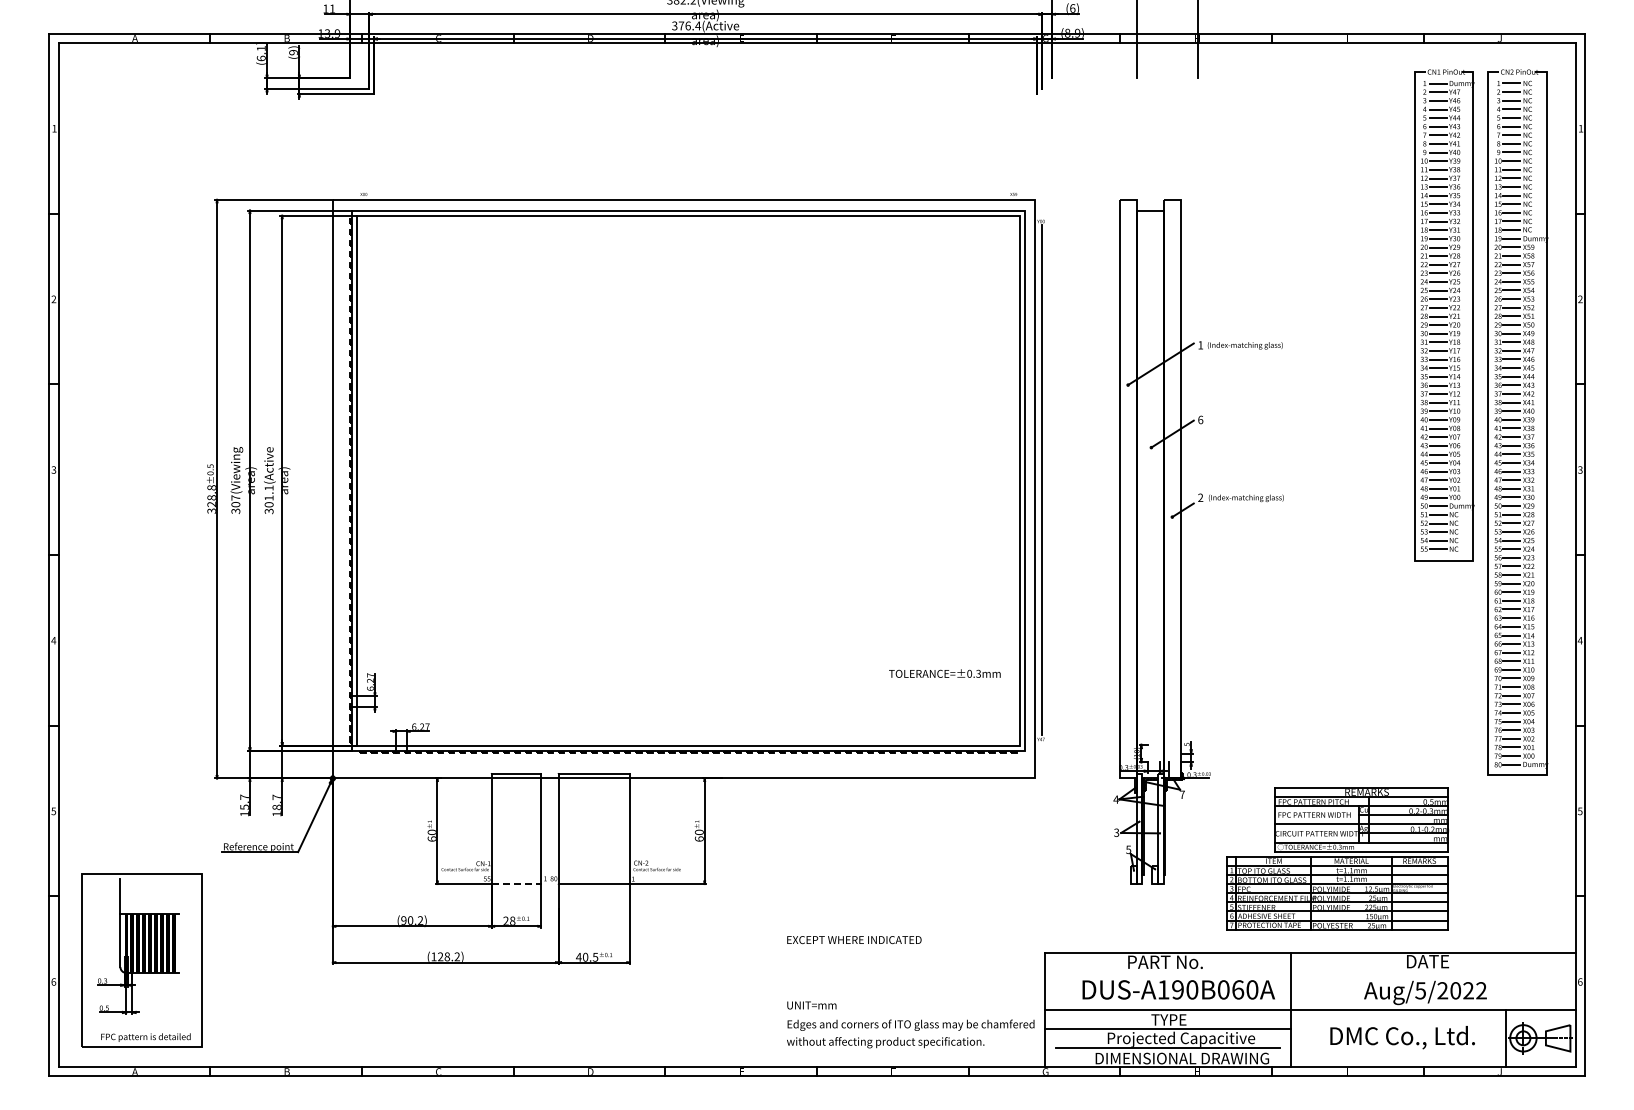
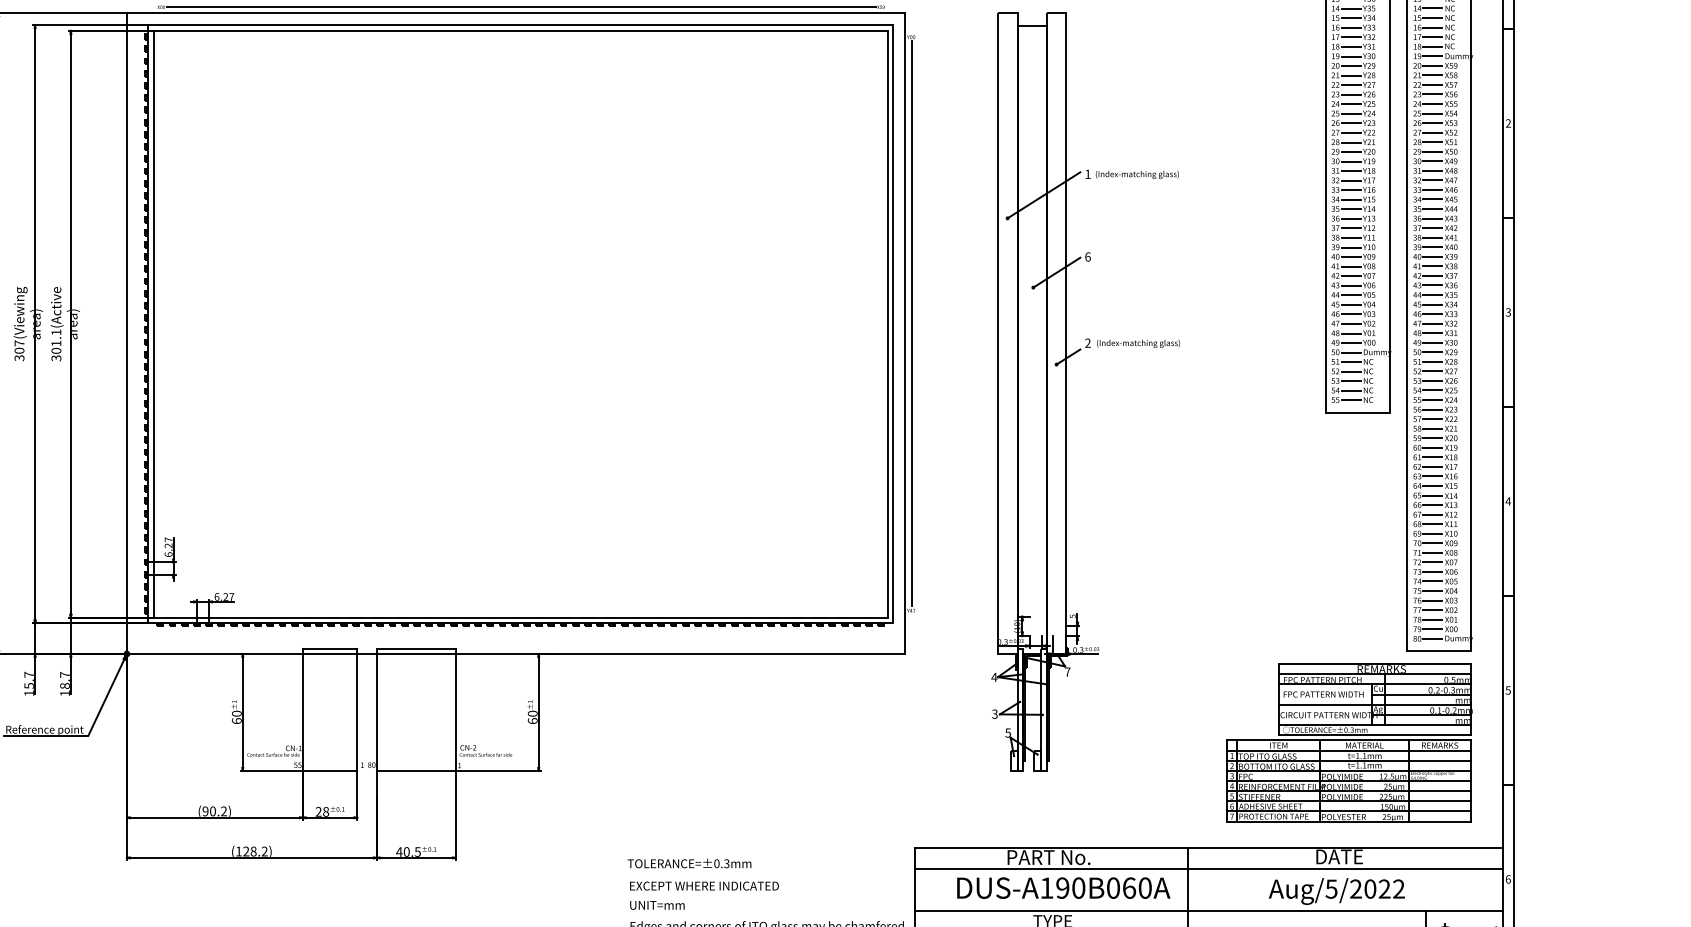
line: (688, 194) -> (520, 7), added
text: (944, 673) -> (689, 863), moved
part: (1337, 858) -> (1349, 742), moved
line: (516, 884) -> (330, 771), dashed -> solid
text: (854, 940) -> (704, 886), moved
line: (1309, 972) -> (1208, 868), added

